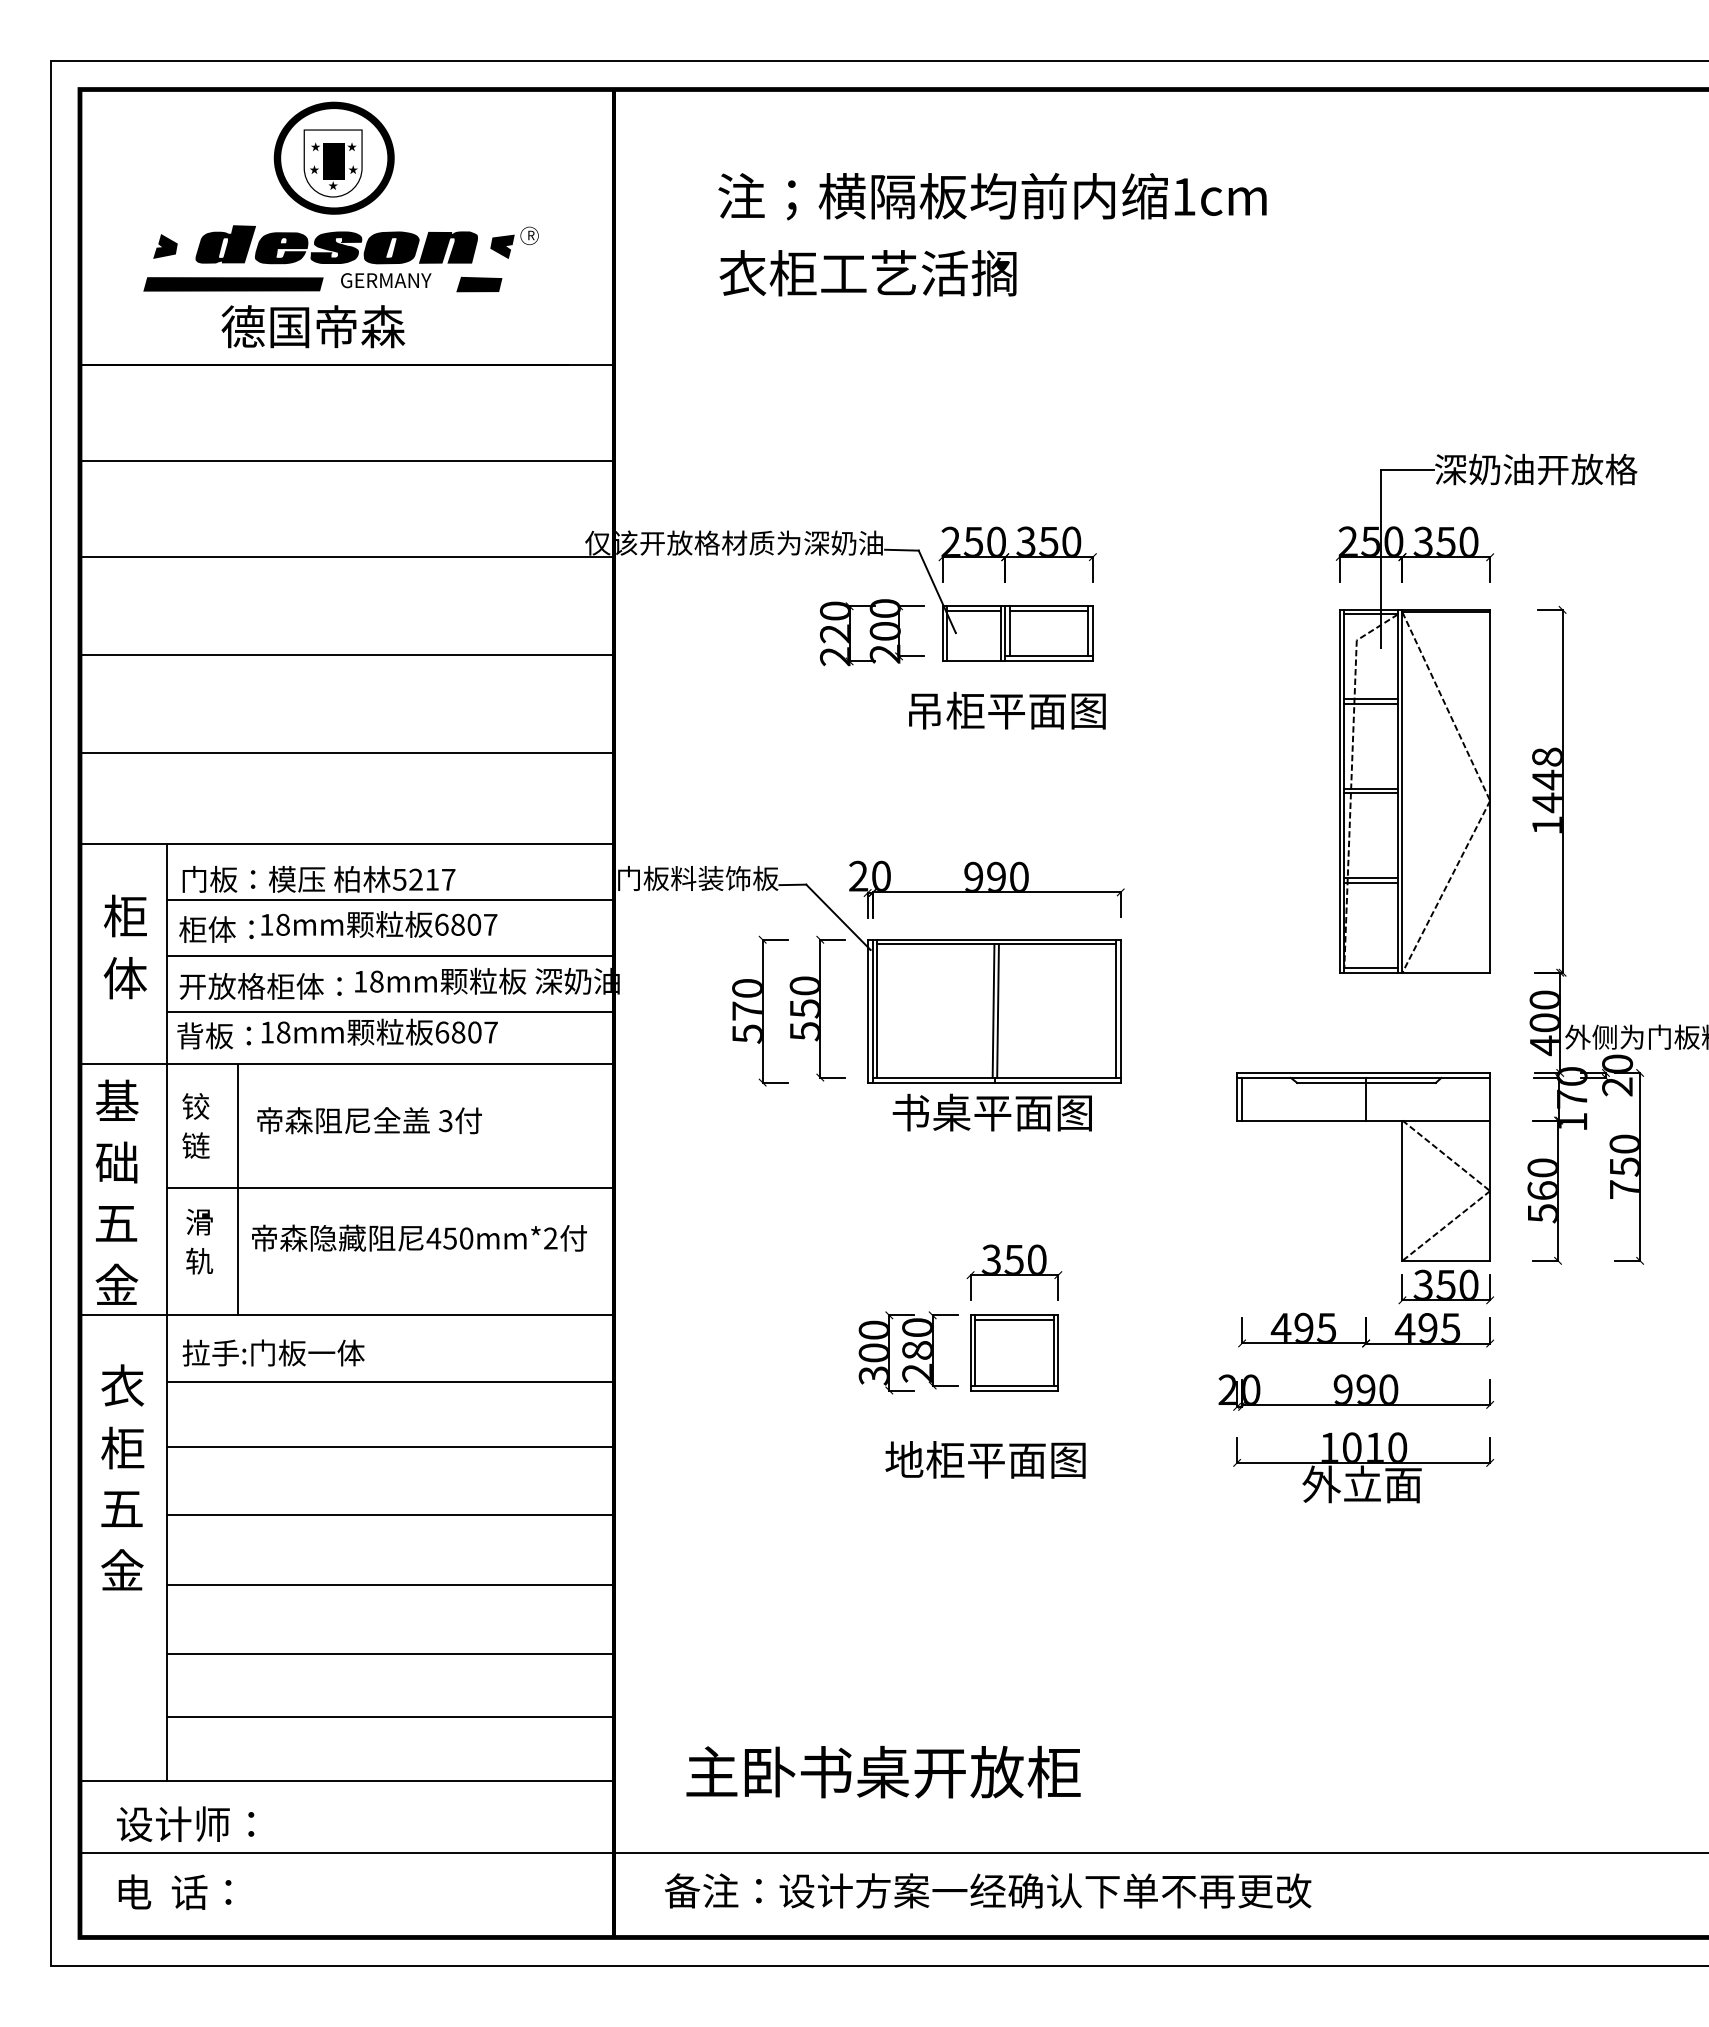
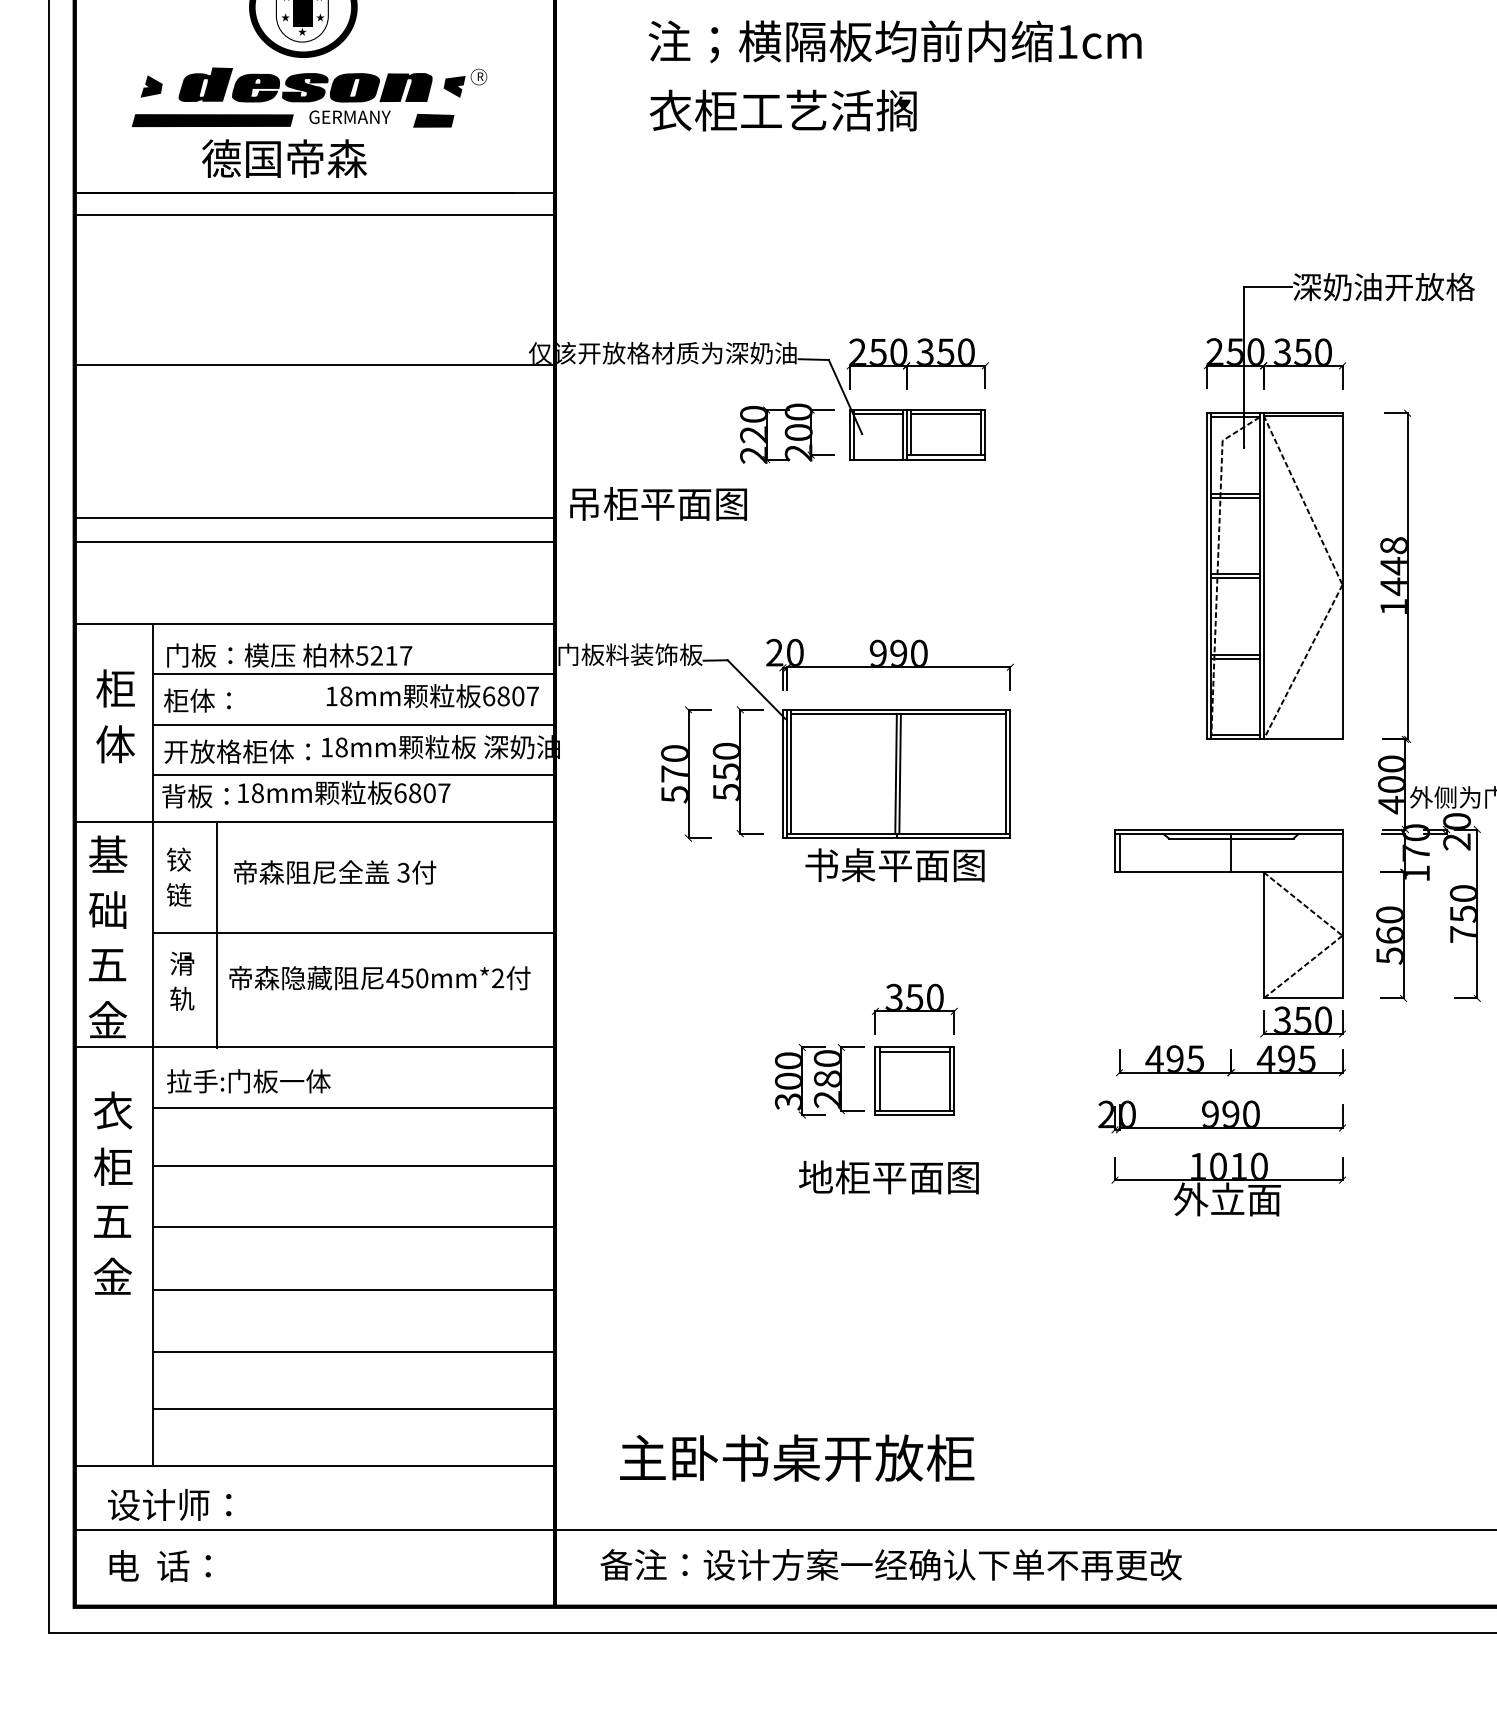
line: (346, 460) -> (314, 214), moved
line: (346, 654) -> (314, 517), moved
text: (1007, 710) -> (658, 503), moved
text: (379, 924) -> (433, 696), moved

